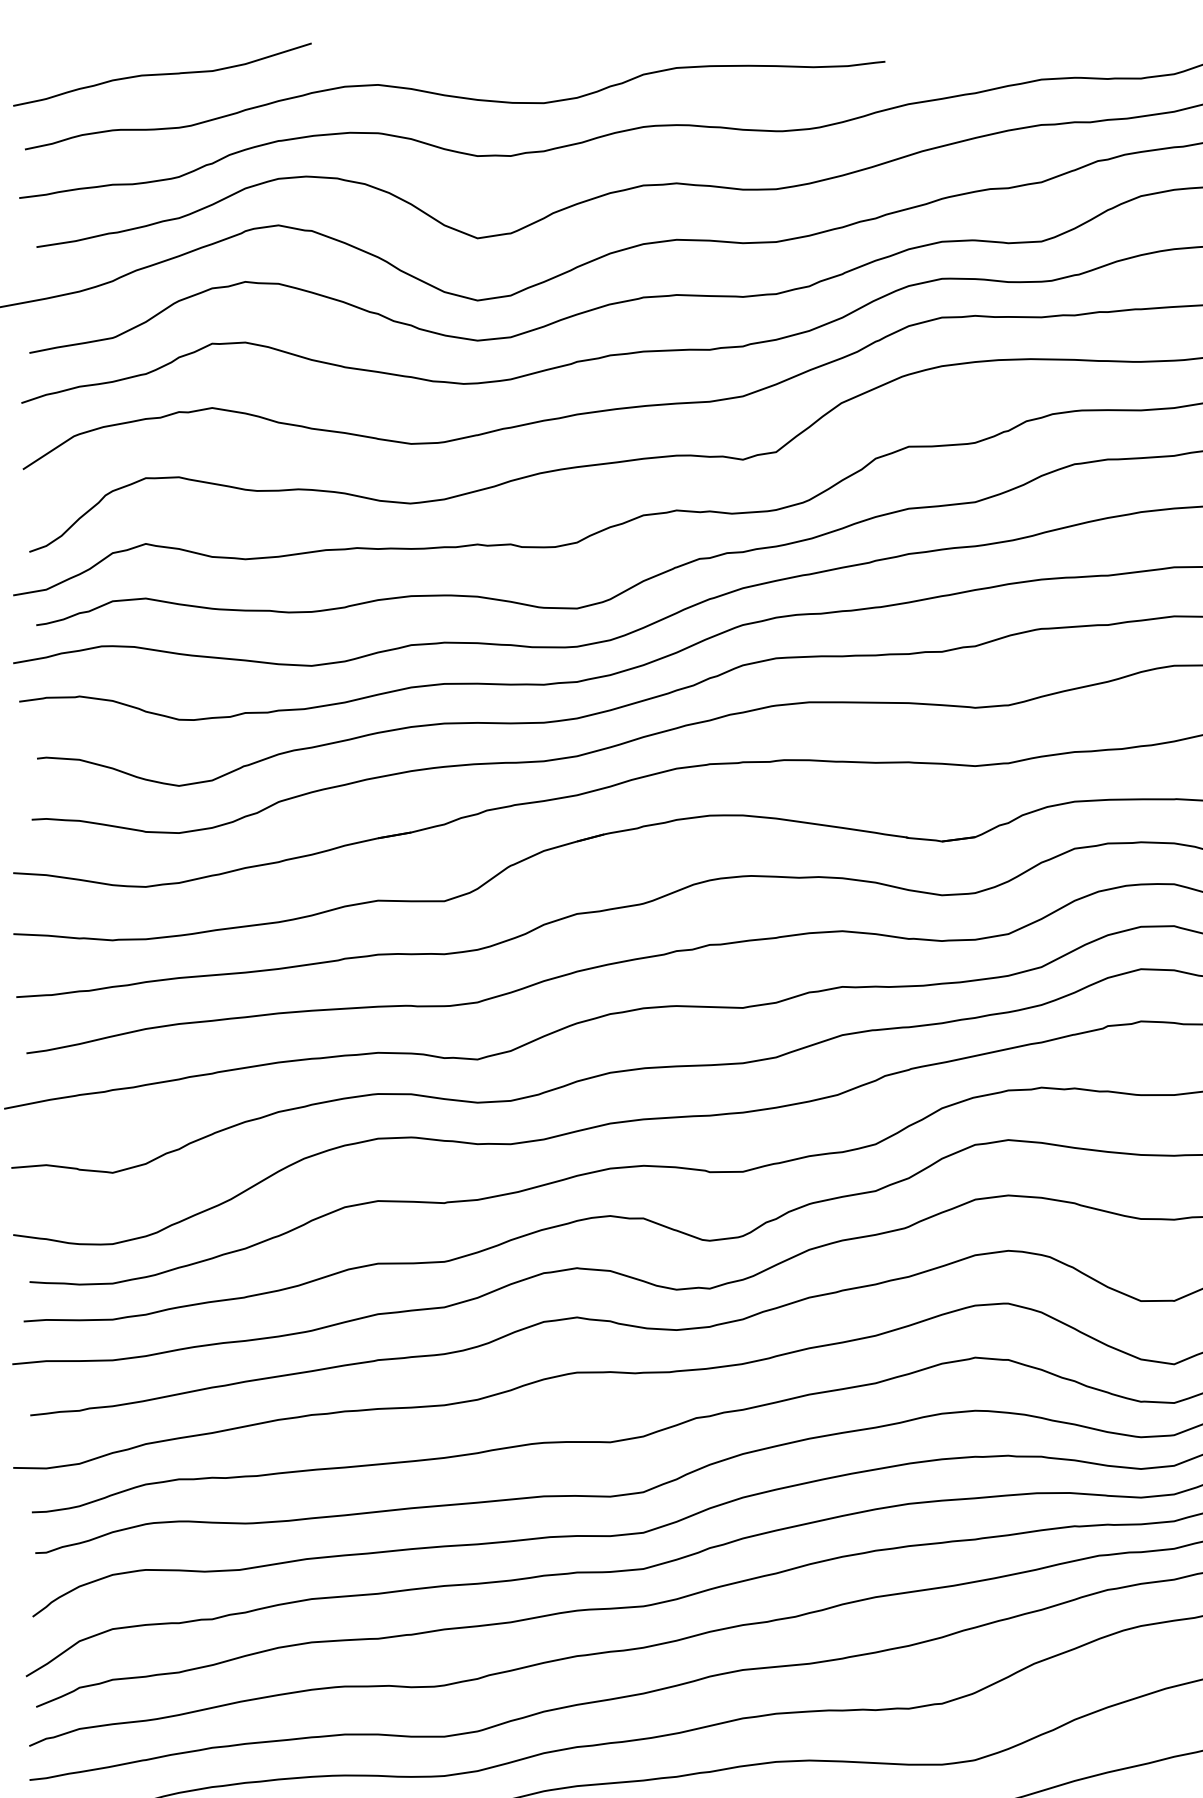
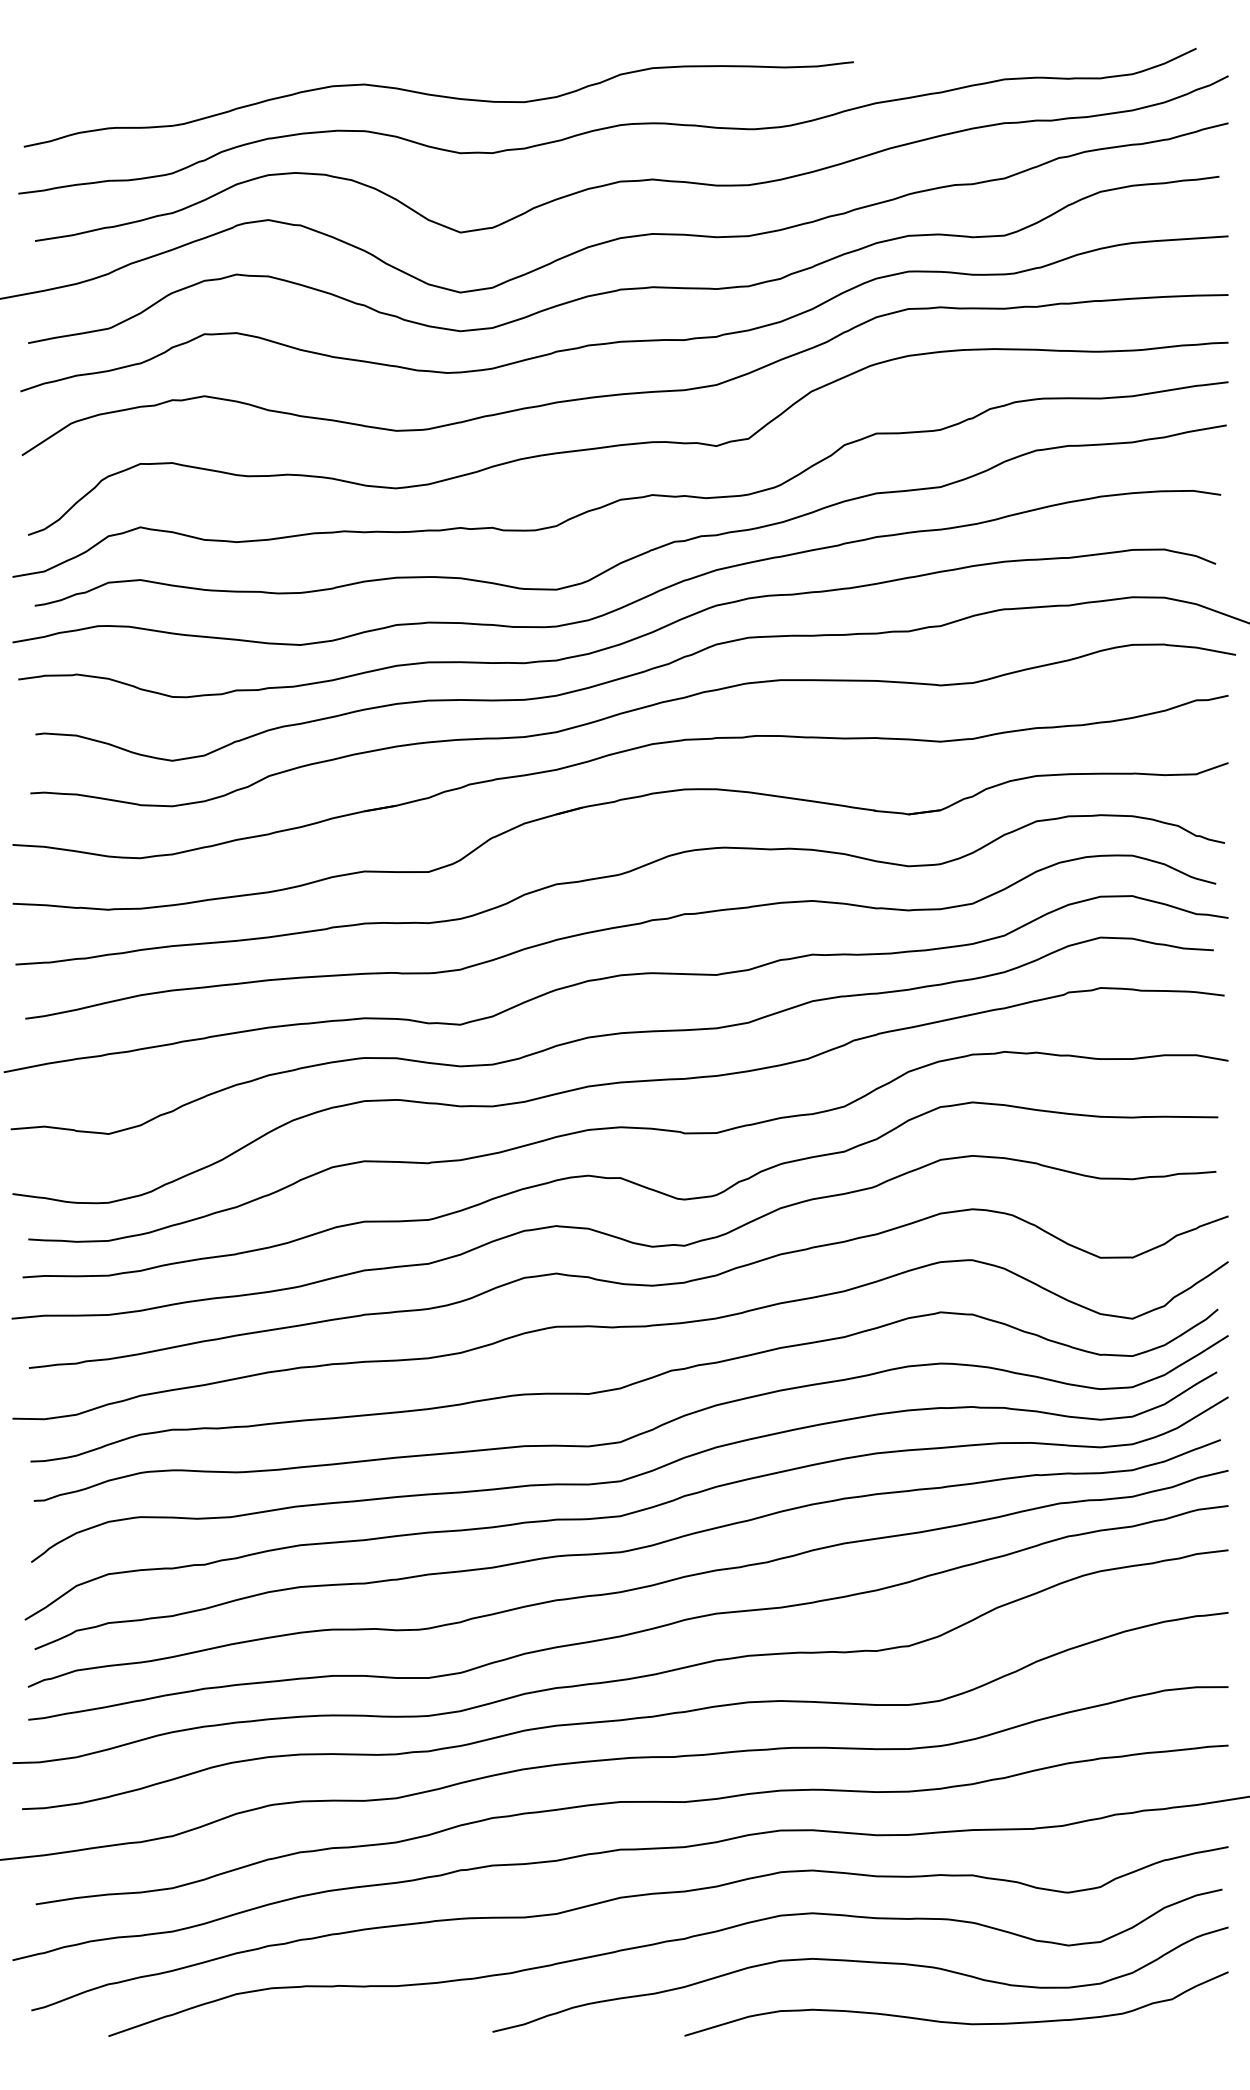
curve: (162, 74) -> (156, 74), removed

